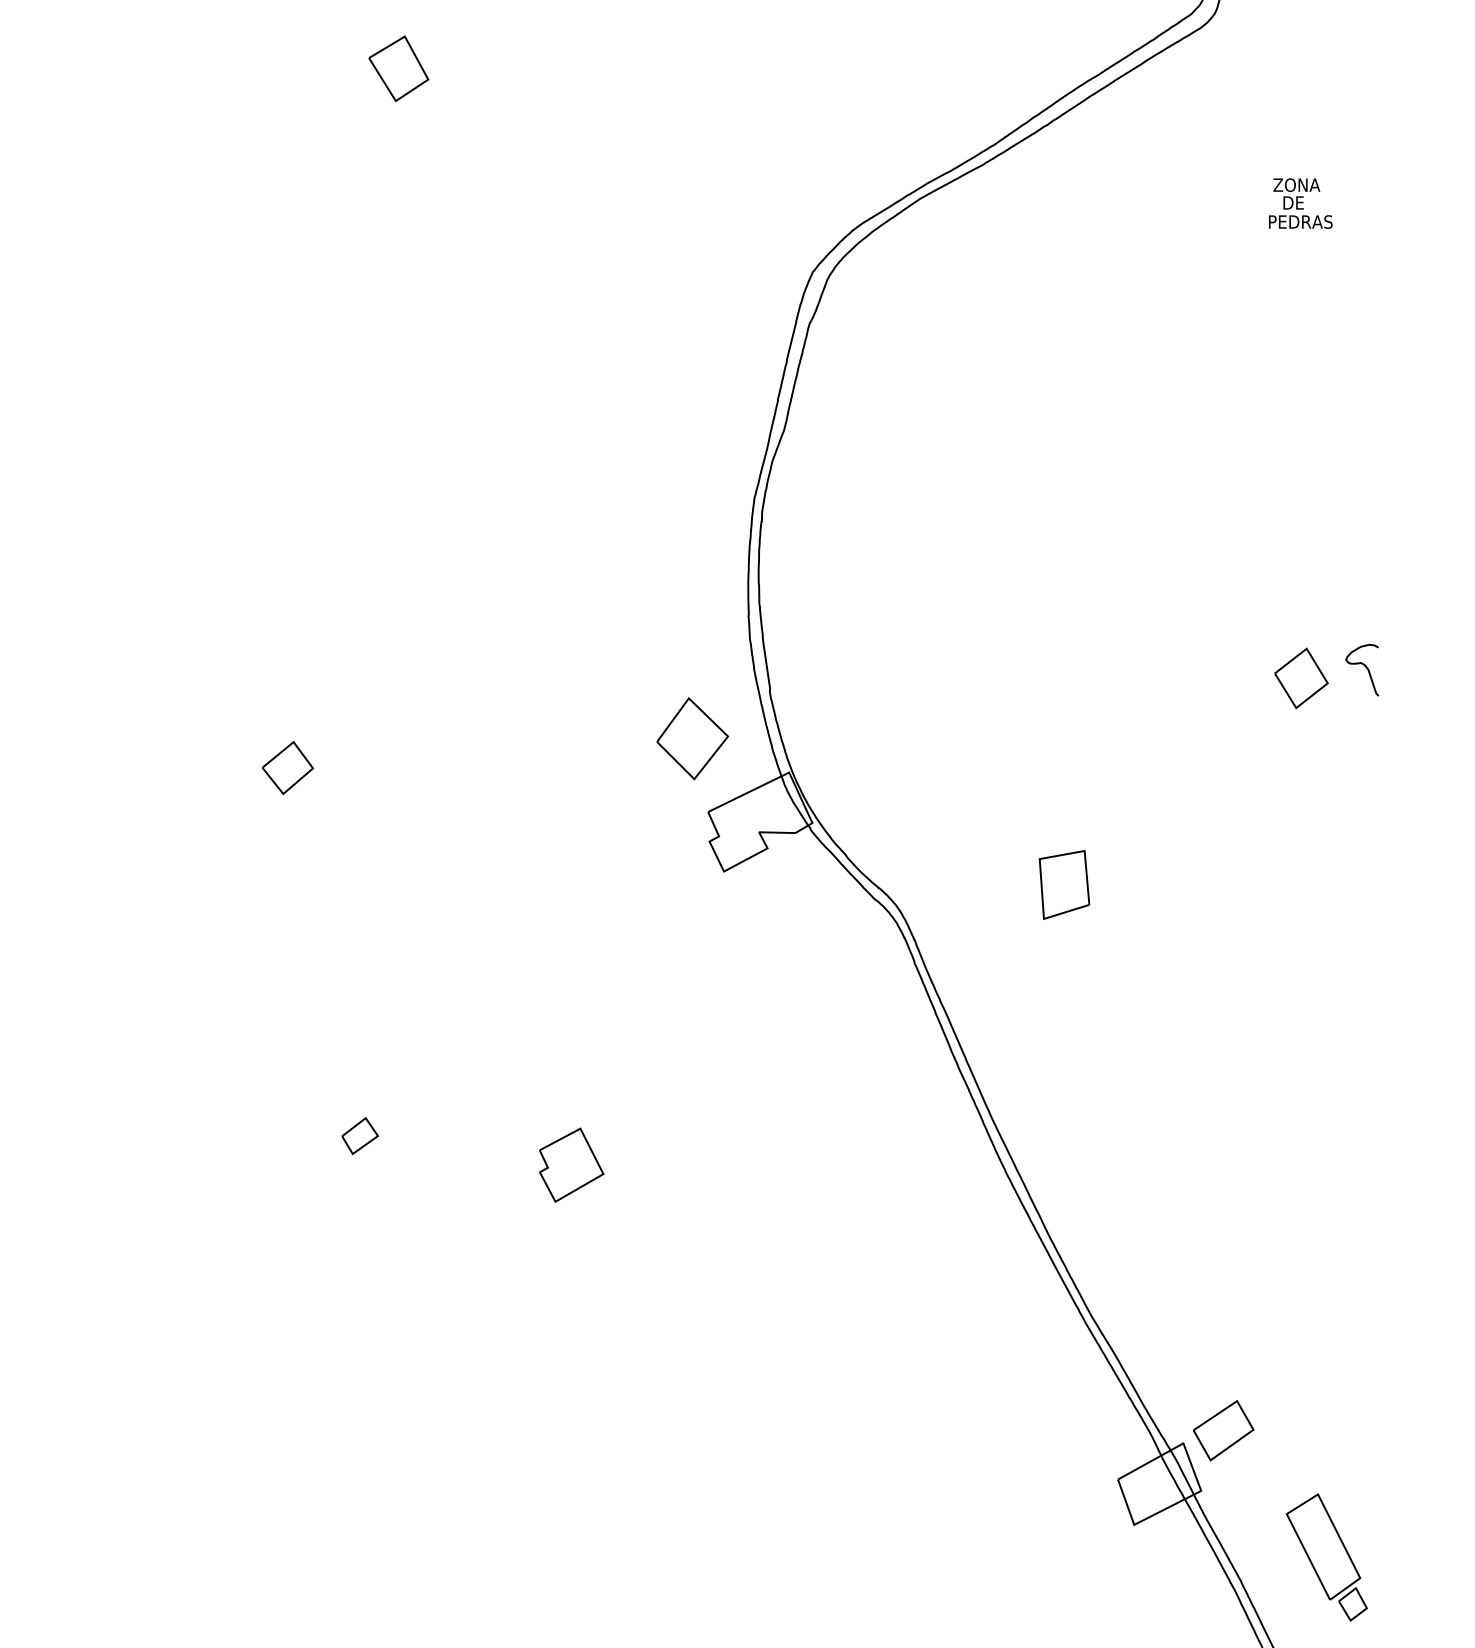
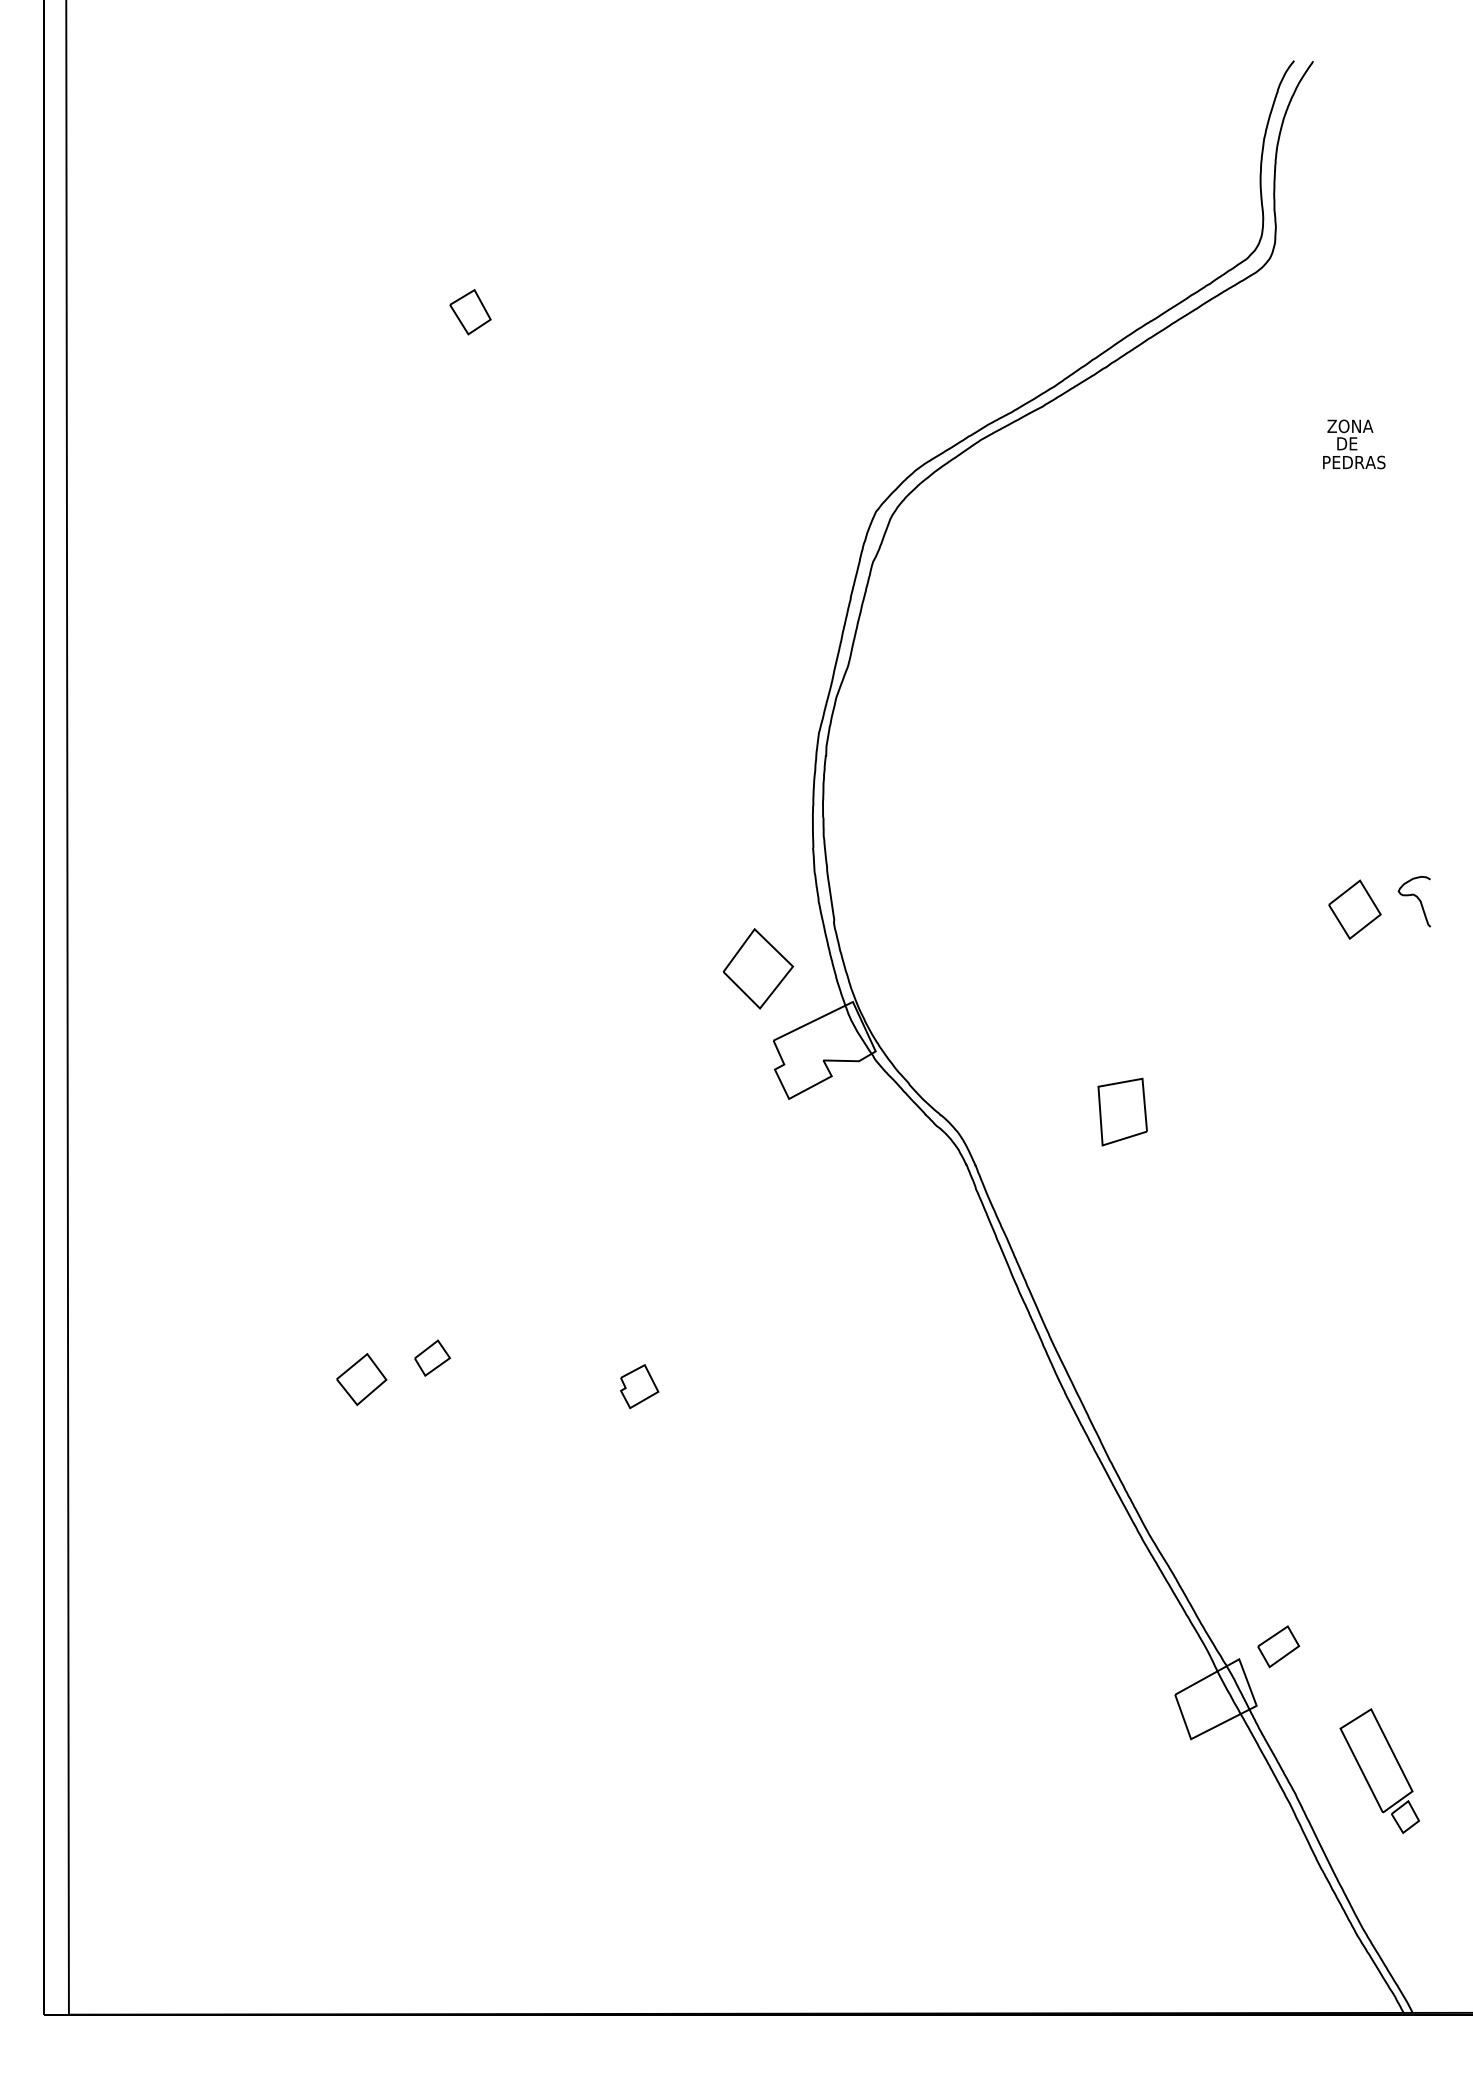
part: (398, 67) -> (470, 311), size x0.7
part: (287, 768) -> (361, 1379), moved
part: (571, 1164) -> (639, 1386), size x0.6
part: (1223, 1430) -> (1278, 1646), size x0.7

